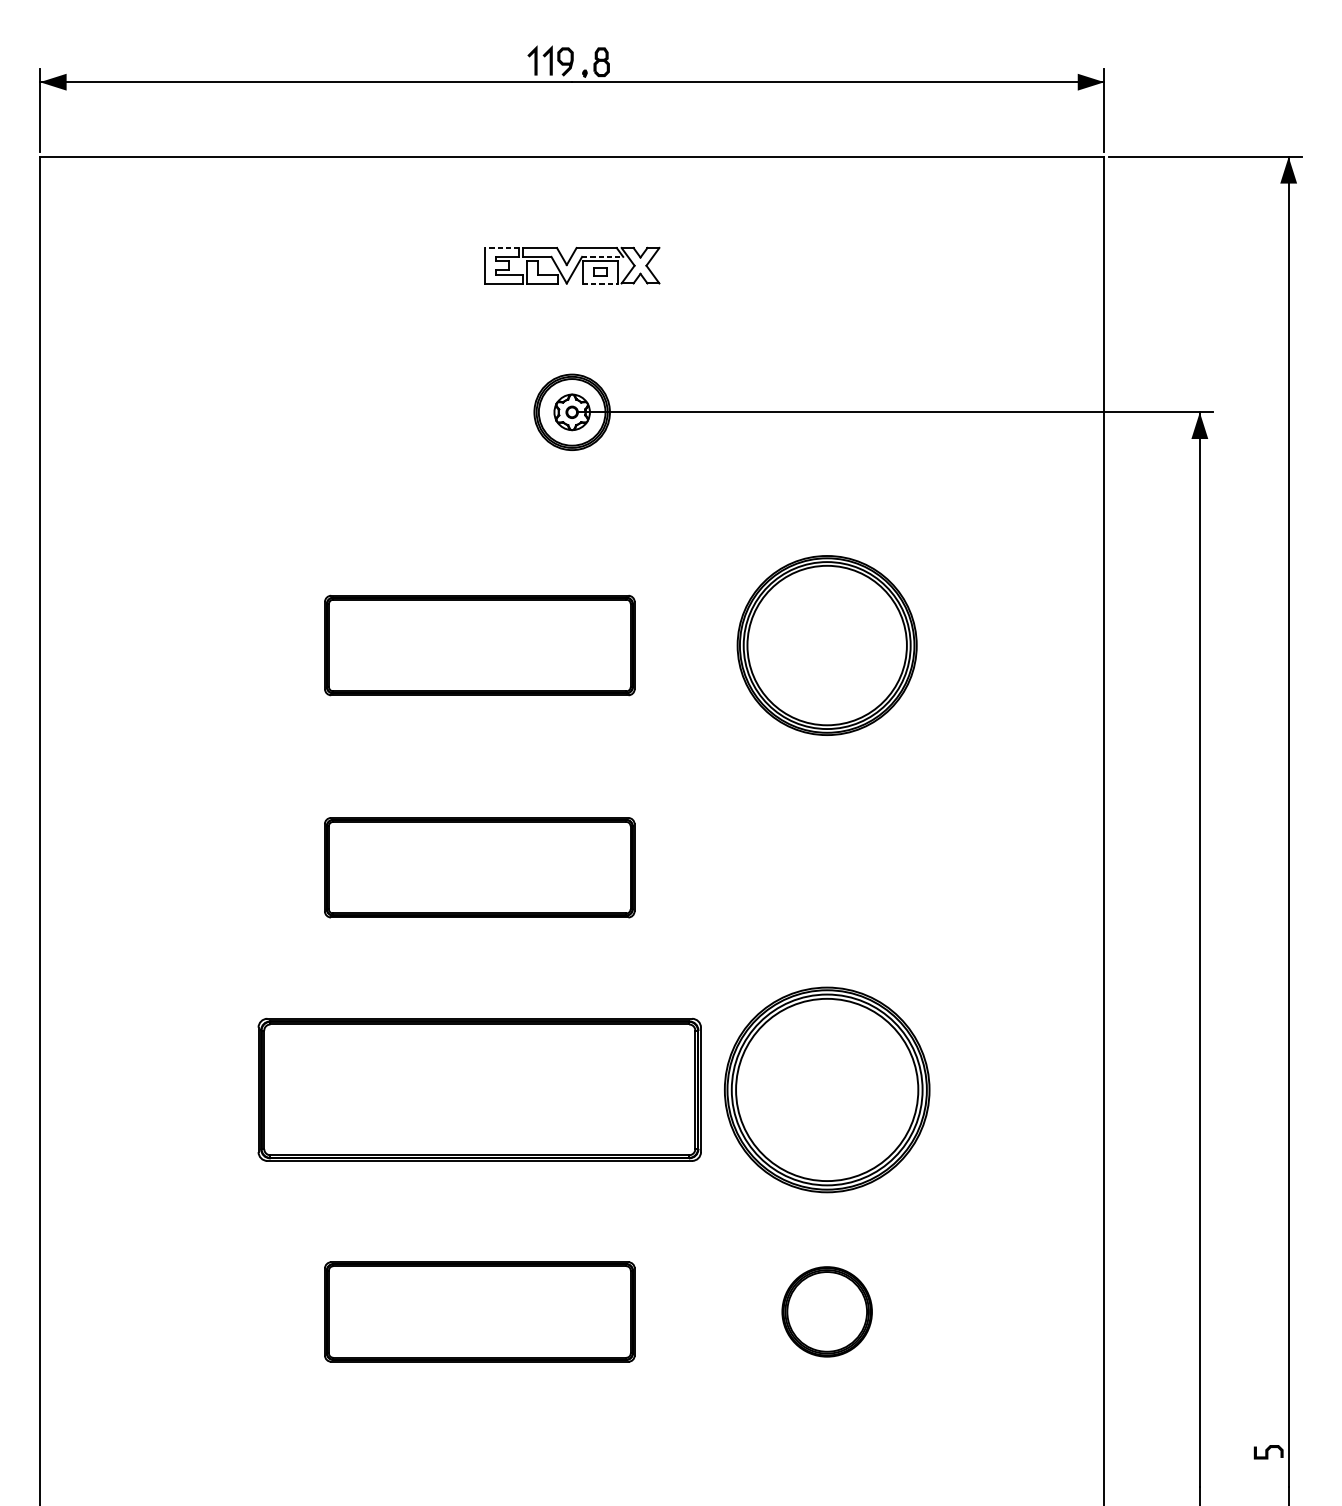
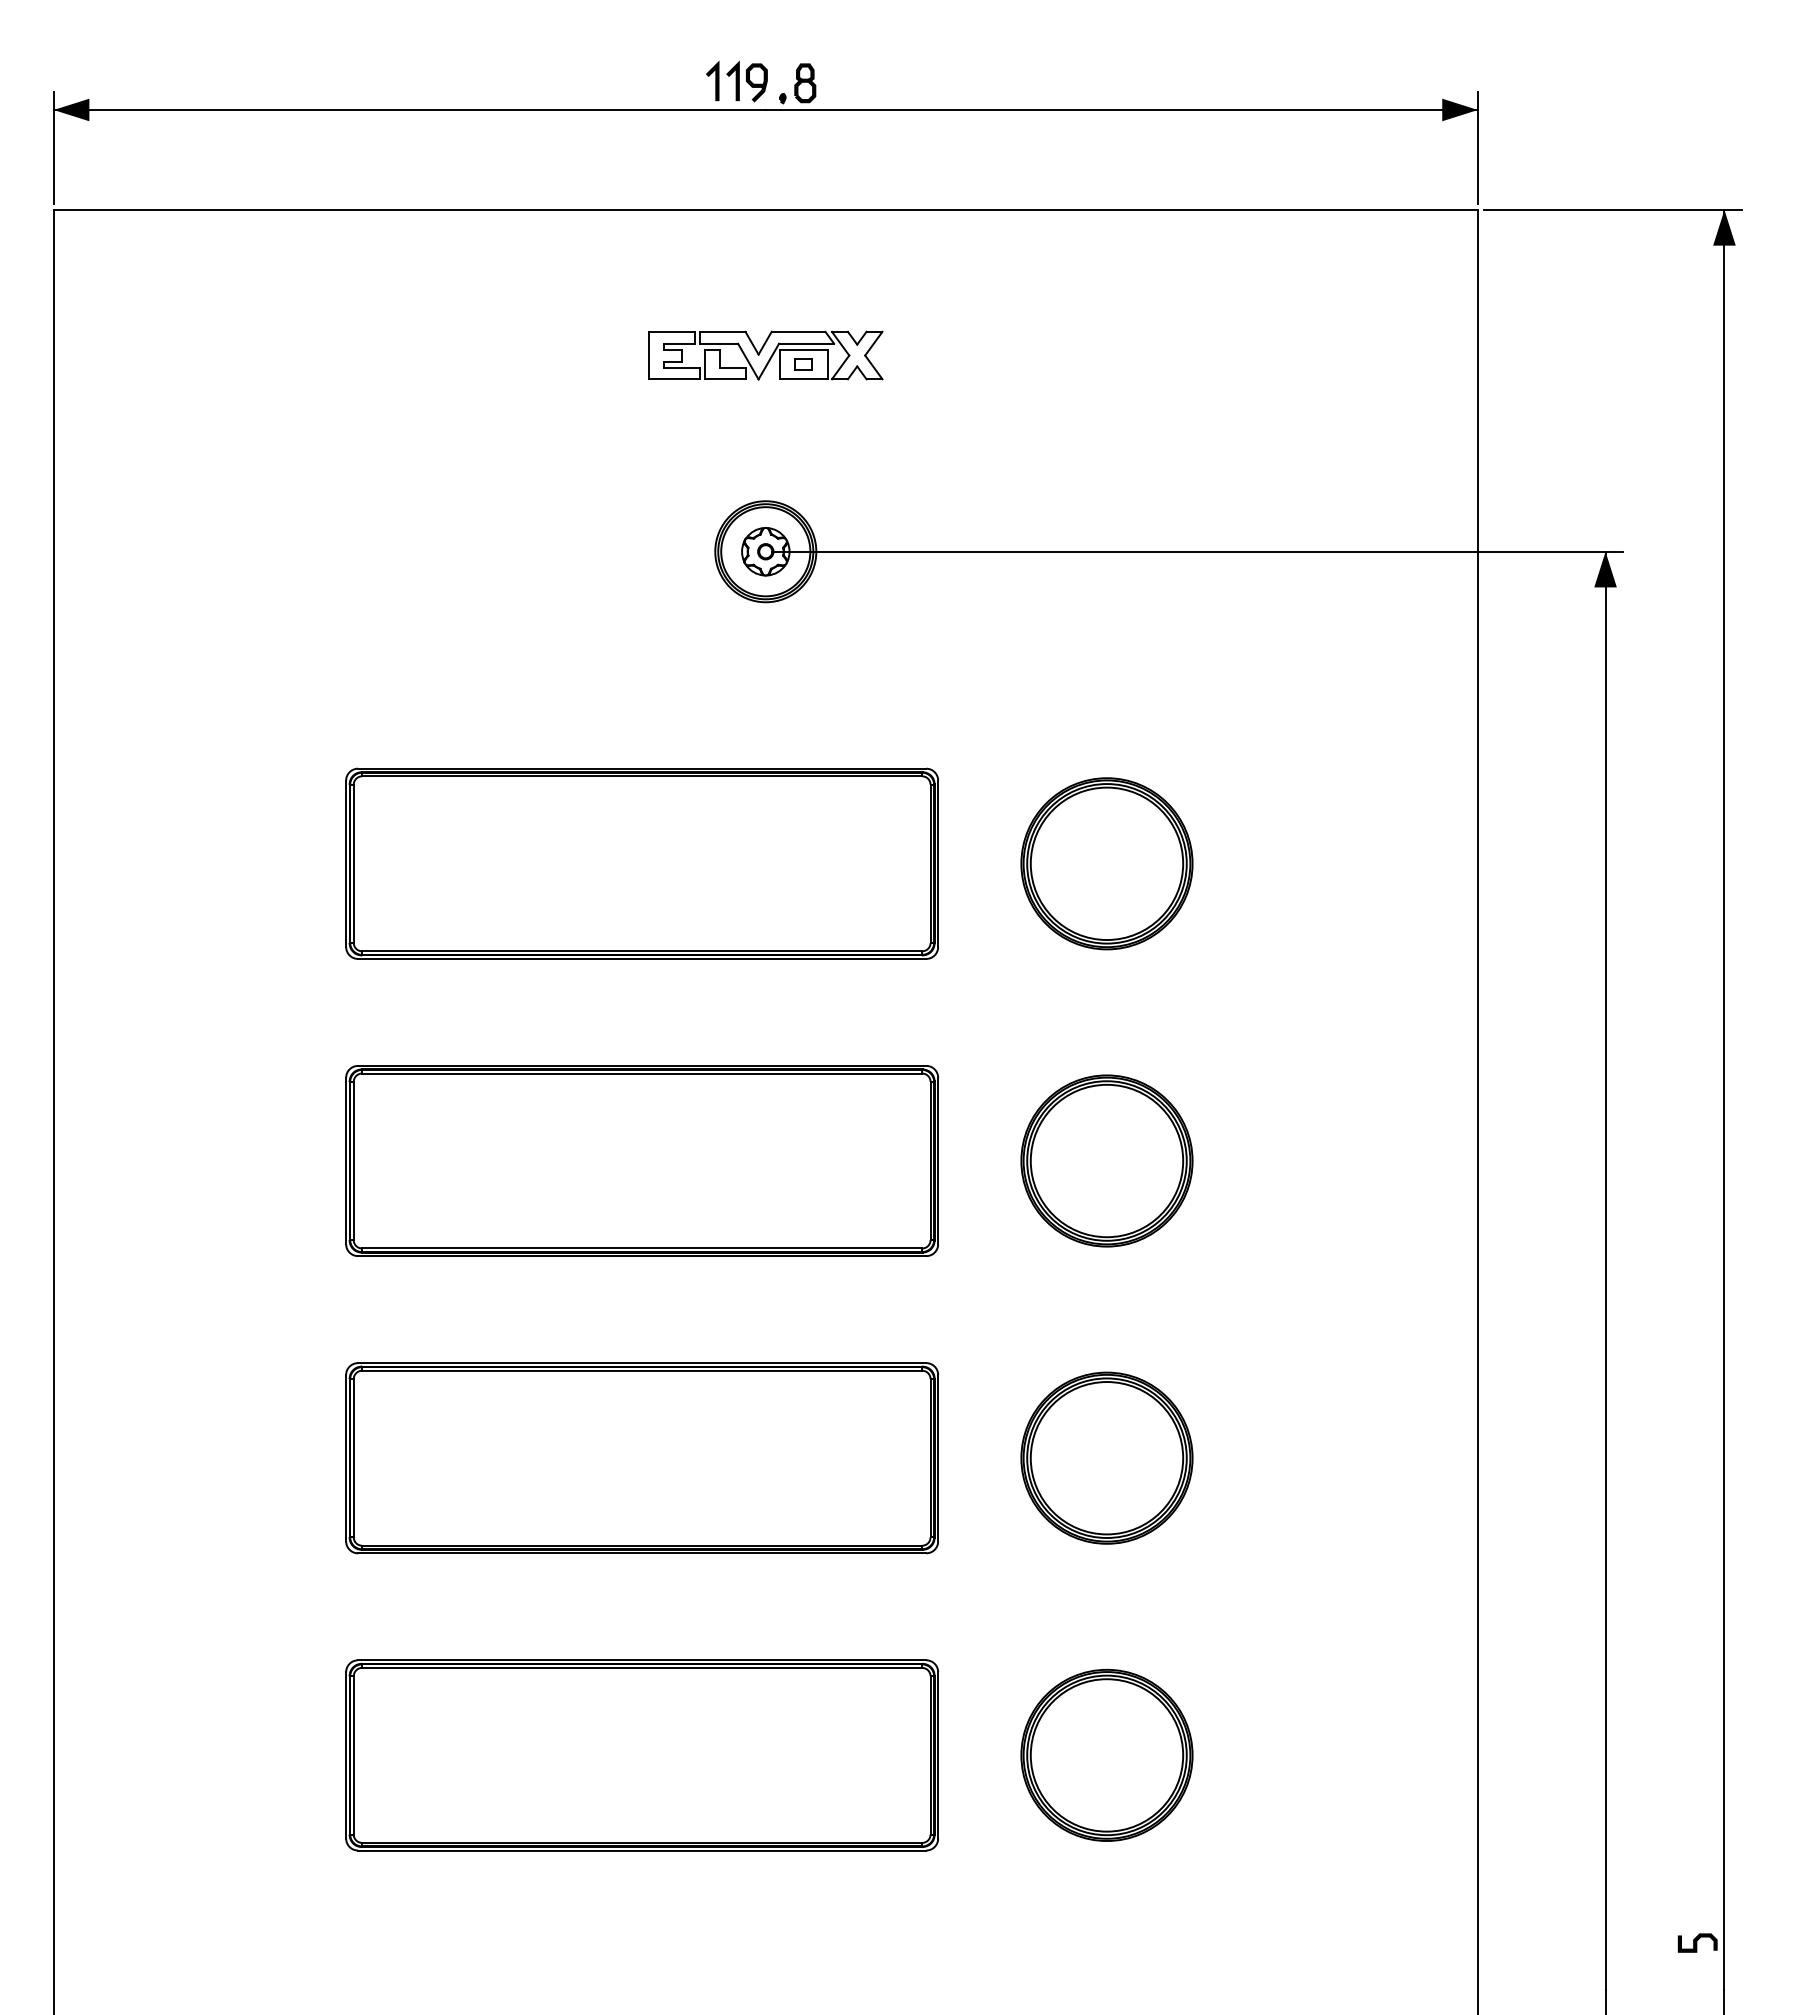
line: (502, 247) -> (672, 331), dashed -> solid
line: (602, 256) -> (806, 343), dashed -> solid
line: (600, 283) -> (803, 379), dashed -> solid
part: (480, 645) -> (642, 863), size x1.43
part: (826, 645) -> (1106, 863), size x0.71
part: (479, 867) -> (641, 1160), size x1.43
part: (826, 867) -> (1106, 1160), added
part: (826, 1089) -> (1106, 1457), size x0.62
part: (826, 1311) -> (1106, 1754), size x1.43
part: (480, 1312) -> (642, 1755), size x1.43

